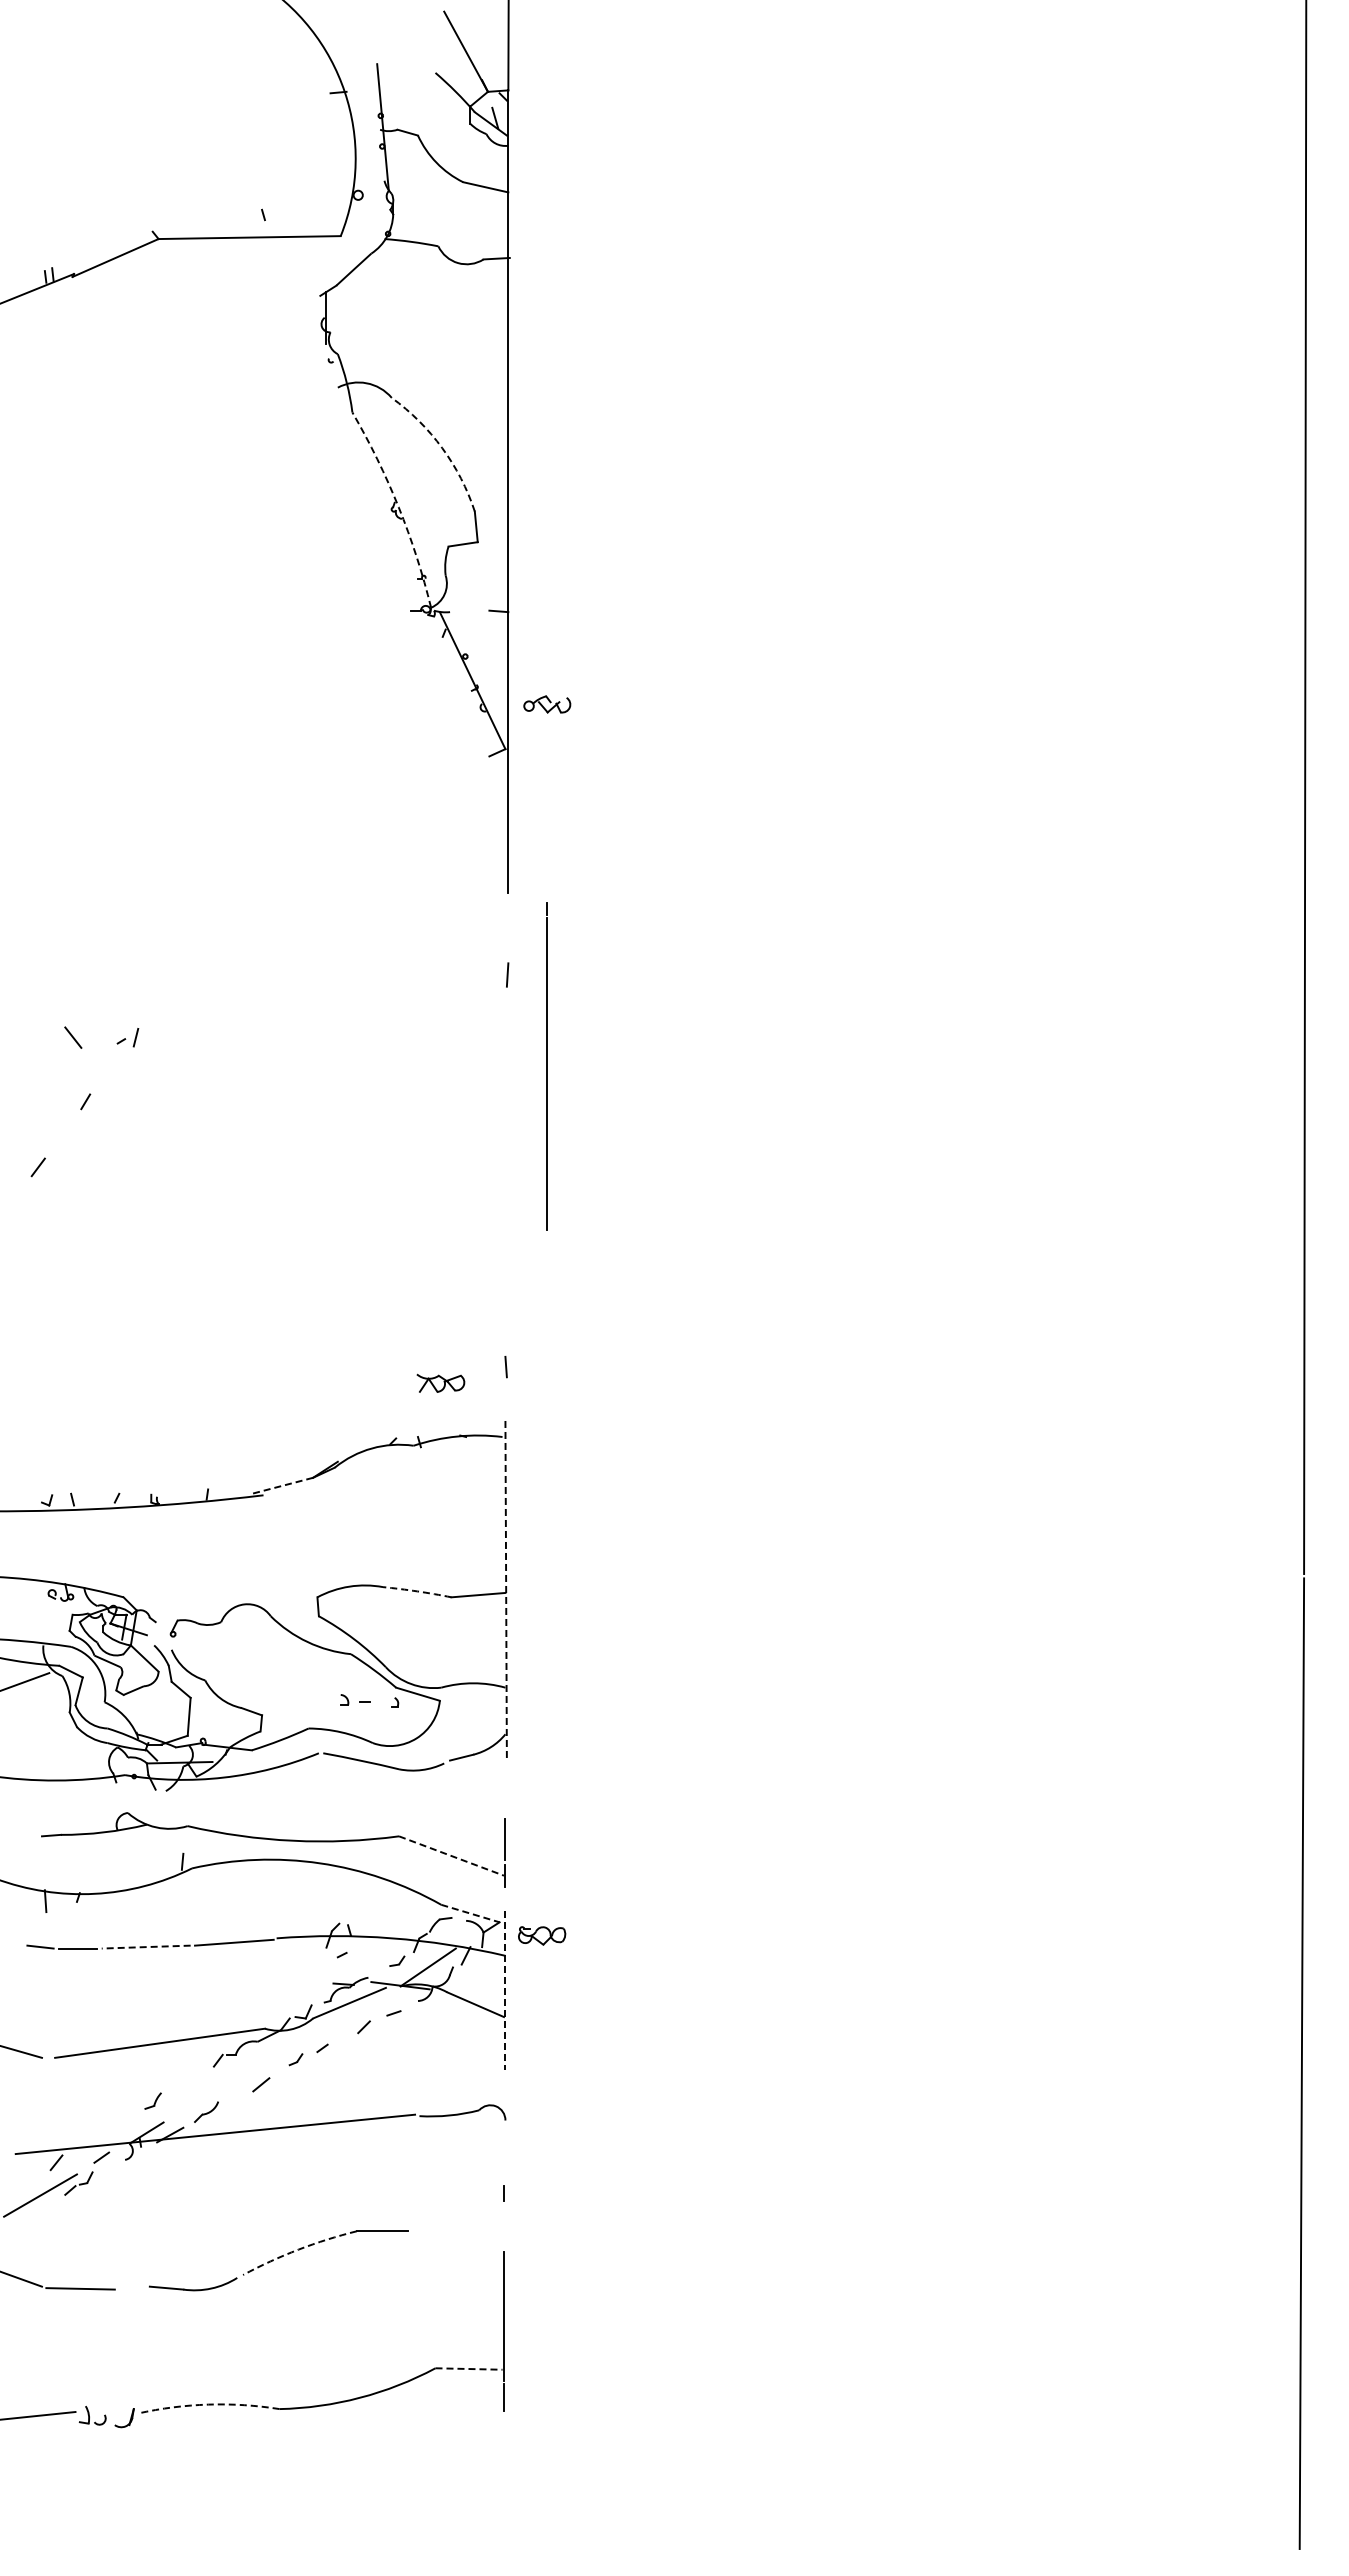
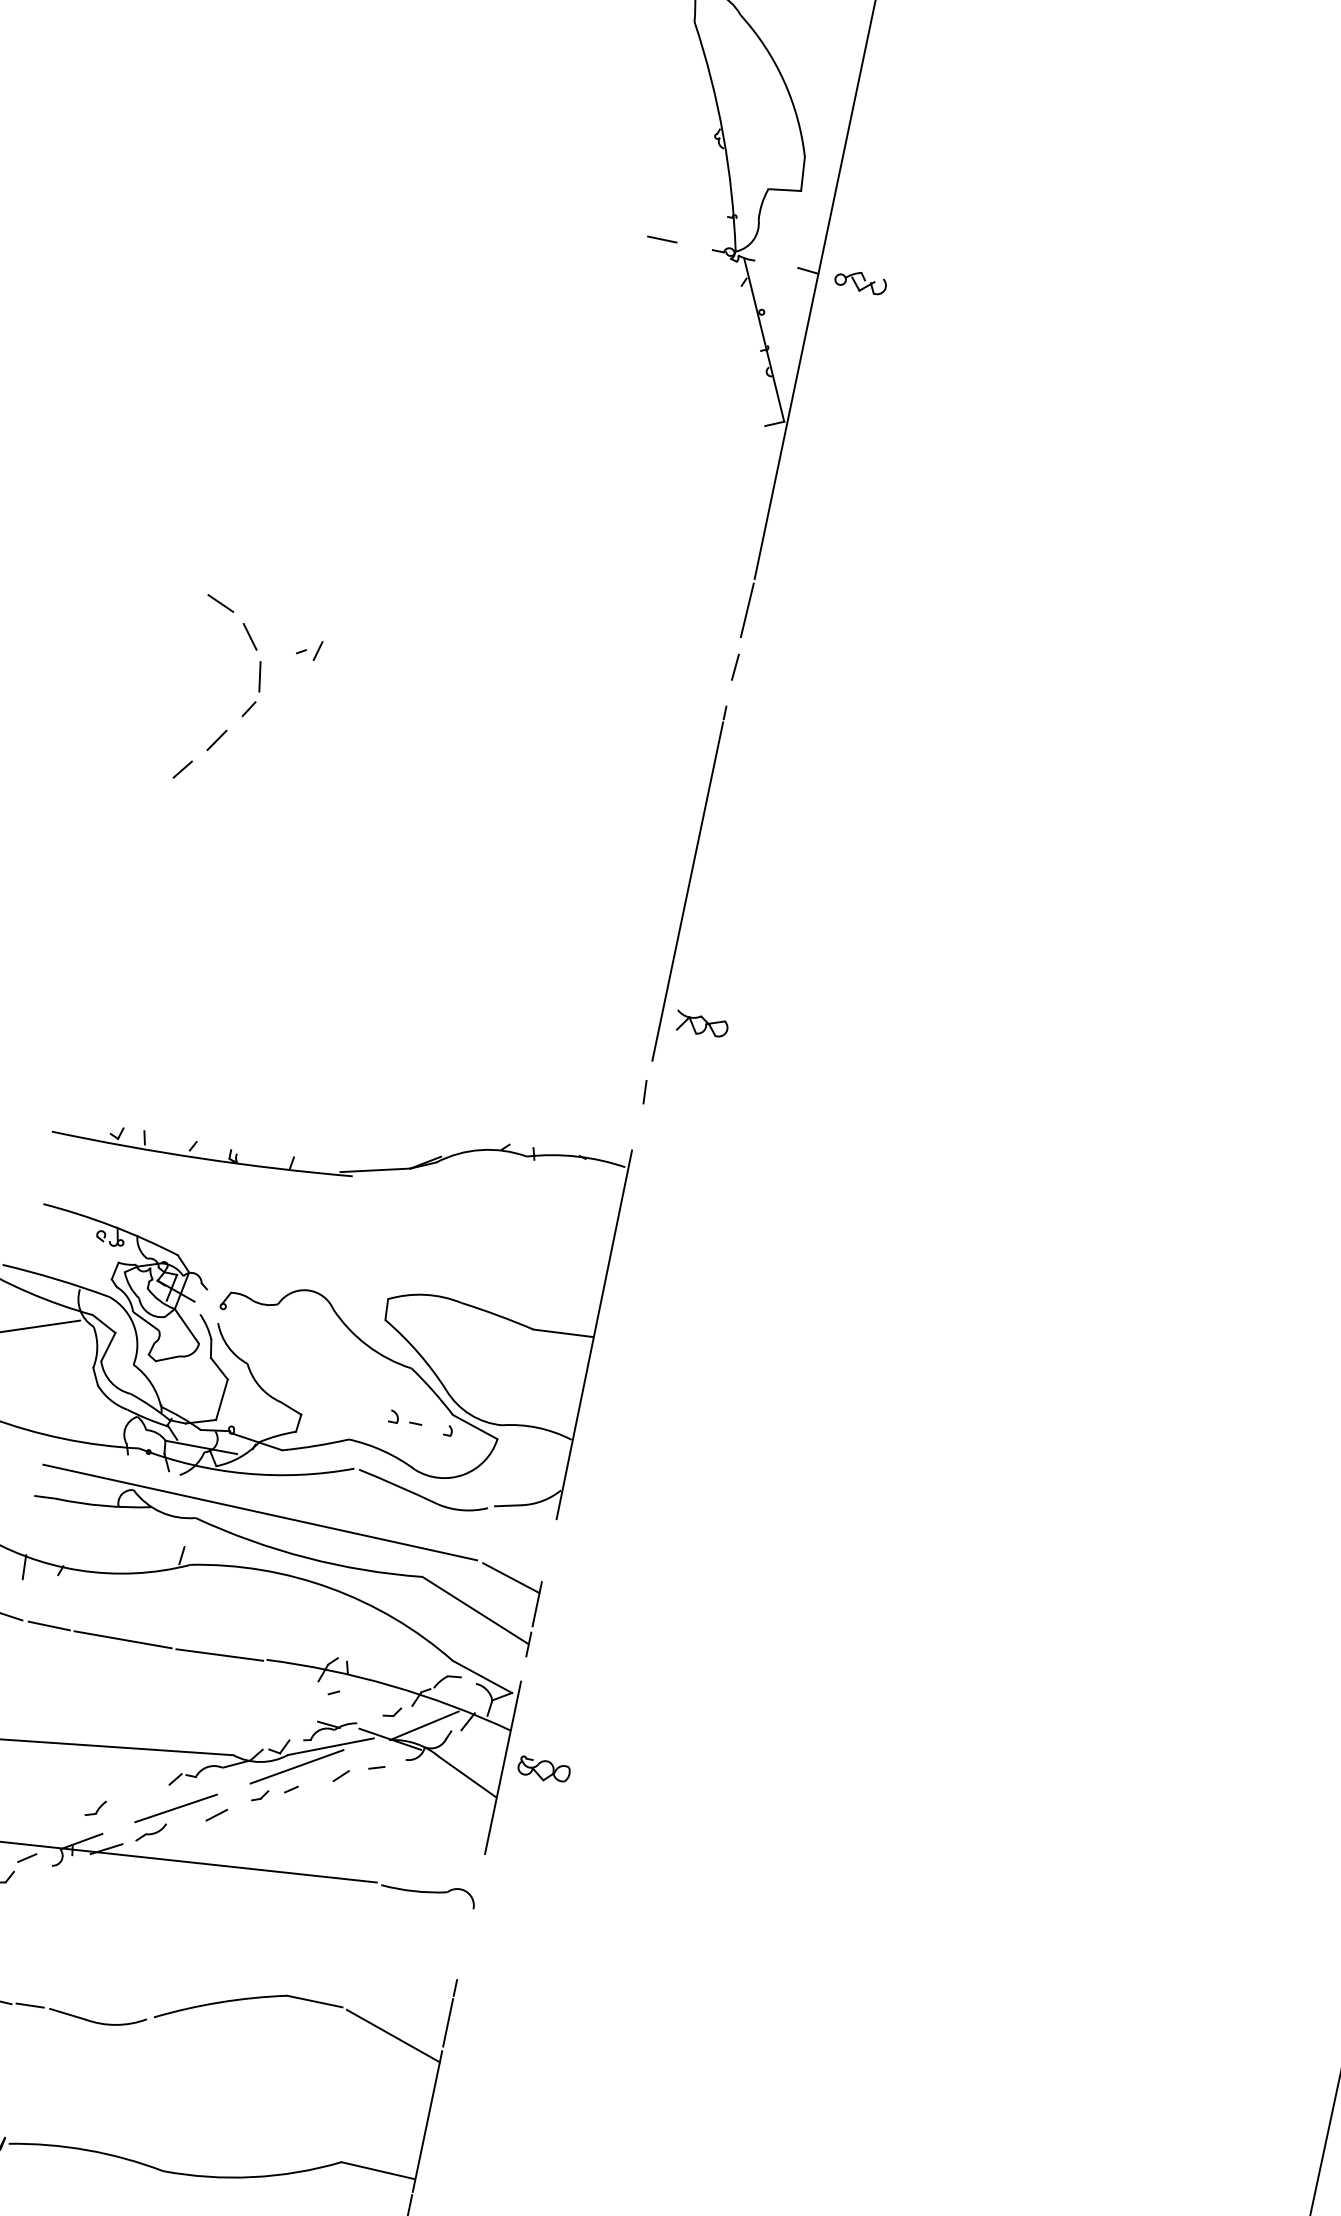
arc: (442, 448) -> (784, 81), dashed -> solid
arc: (398, 507) -> (723, 135), dashed -> solid
line: (363, 610) -> (661, 239), added
part: (547, 704) -> (861, 282), moved
line: (507, 922) -> (747, 610), added
line: (40, 1013) -> (220, 603), added
line: (546, 1066) -> (689, 883), moved
line: (89, 1071) -> (260, 677), added
line: (62, 1135) -> (216, 740), added
part: (440, 1382) -> (701, 1024), moved
line: (282, 1485) -> (375, 1169), dashed -> solid
line: (506, 1590) -> (594, 1334), dashed -> solid
arc: (417, 1591) -> (497, 1315), dashed -> solid
line: (243, 1809) -> (259, 1512), added
line: (477, 1821) -> (510, 1578), added
line: (451, 1856) -> (474, 1610), dashed -> solid
line: (470, 1913) -> (482, 1676), dashed -> solid
part: (542, 1935) -> (544, 1770), moved
line: (145, 1947) -> (122, 1640), dashed -> solid
line: (505, 1990) -> (503, 1768), dashed -> solid
line: (323, 2026) -> (297, 1766), added
line: (223, 2085) -> (175, 1807), added
line: (503, 2225) -> (447, 2022), added
line: (457, 2246) -> (392, 2035), added
arc: (298, 2249) -> (219, 2002), dashed -> solid
line: (131, 2287) -> (30, 2005), added
line: (469, 2369) -> (378, 2171), dashed -> solid
arc: (208, 2404) -> (87, 2150), dashed -> solid

